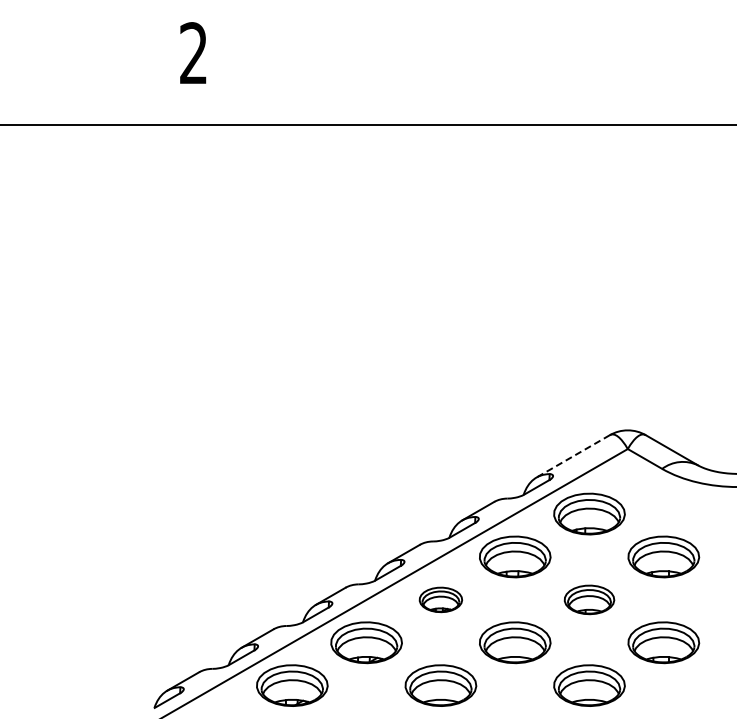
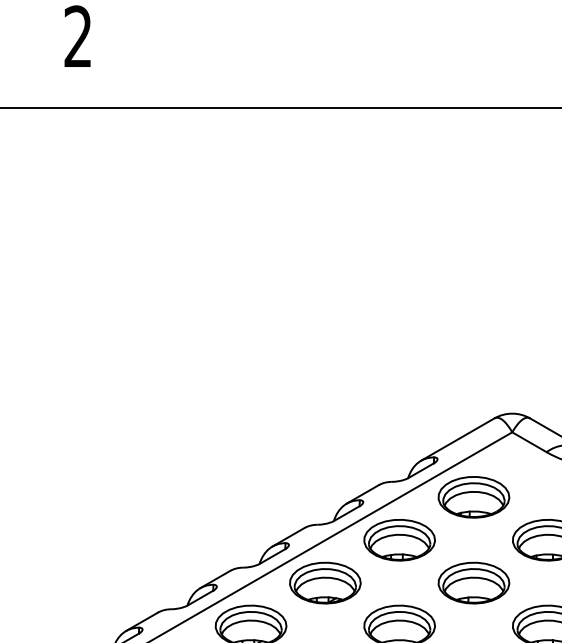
line: (572, 456) -> (456, 439), dashed -> solid
part: (440, 599) -> (324, 582), size x1.67
part: (589, 599) -> (473, 582), size x1.43

